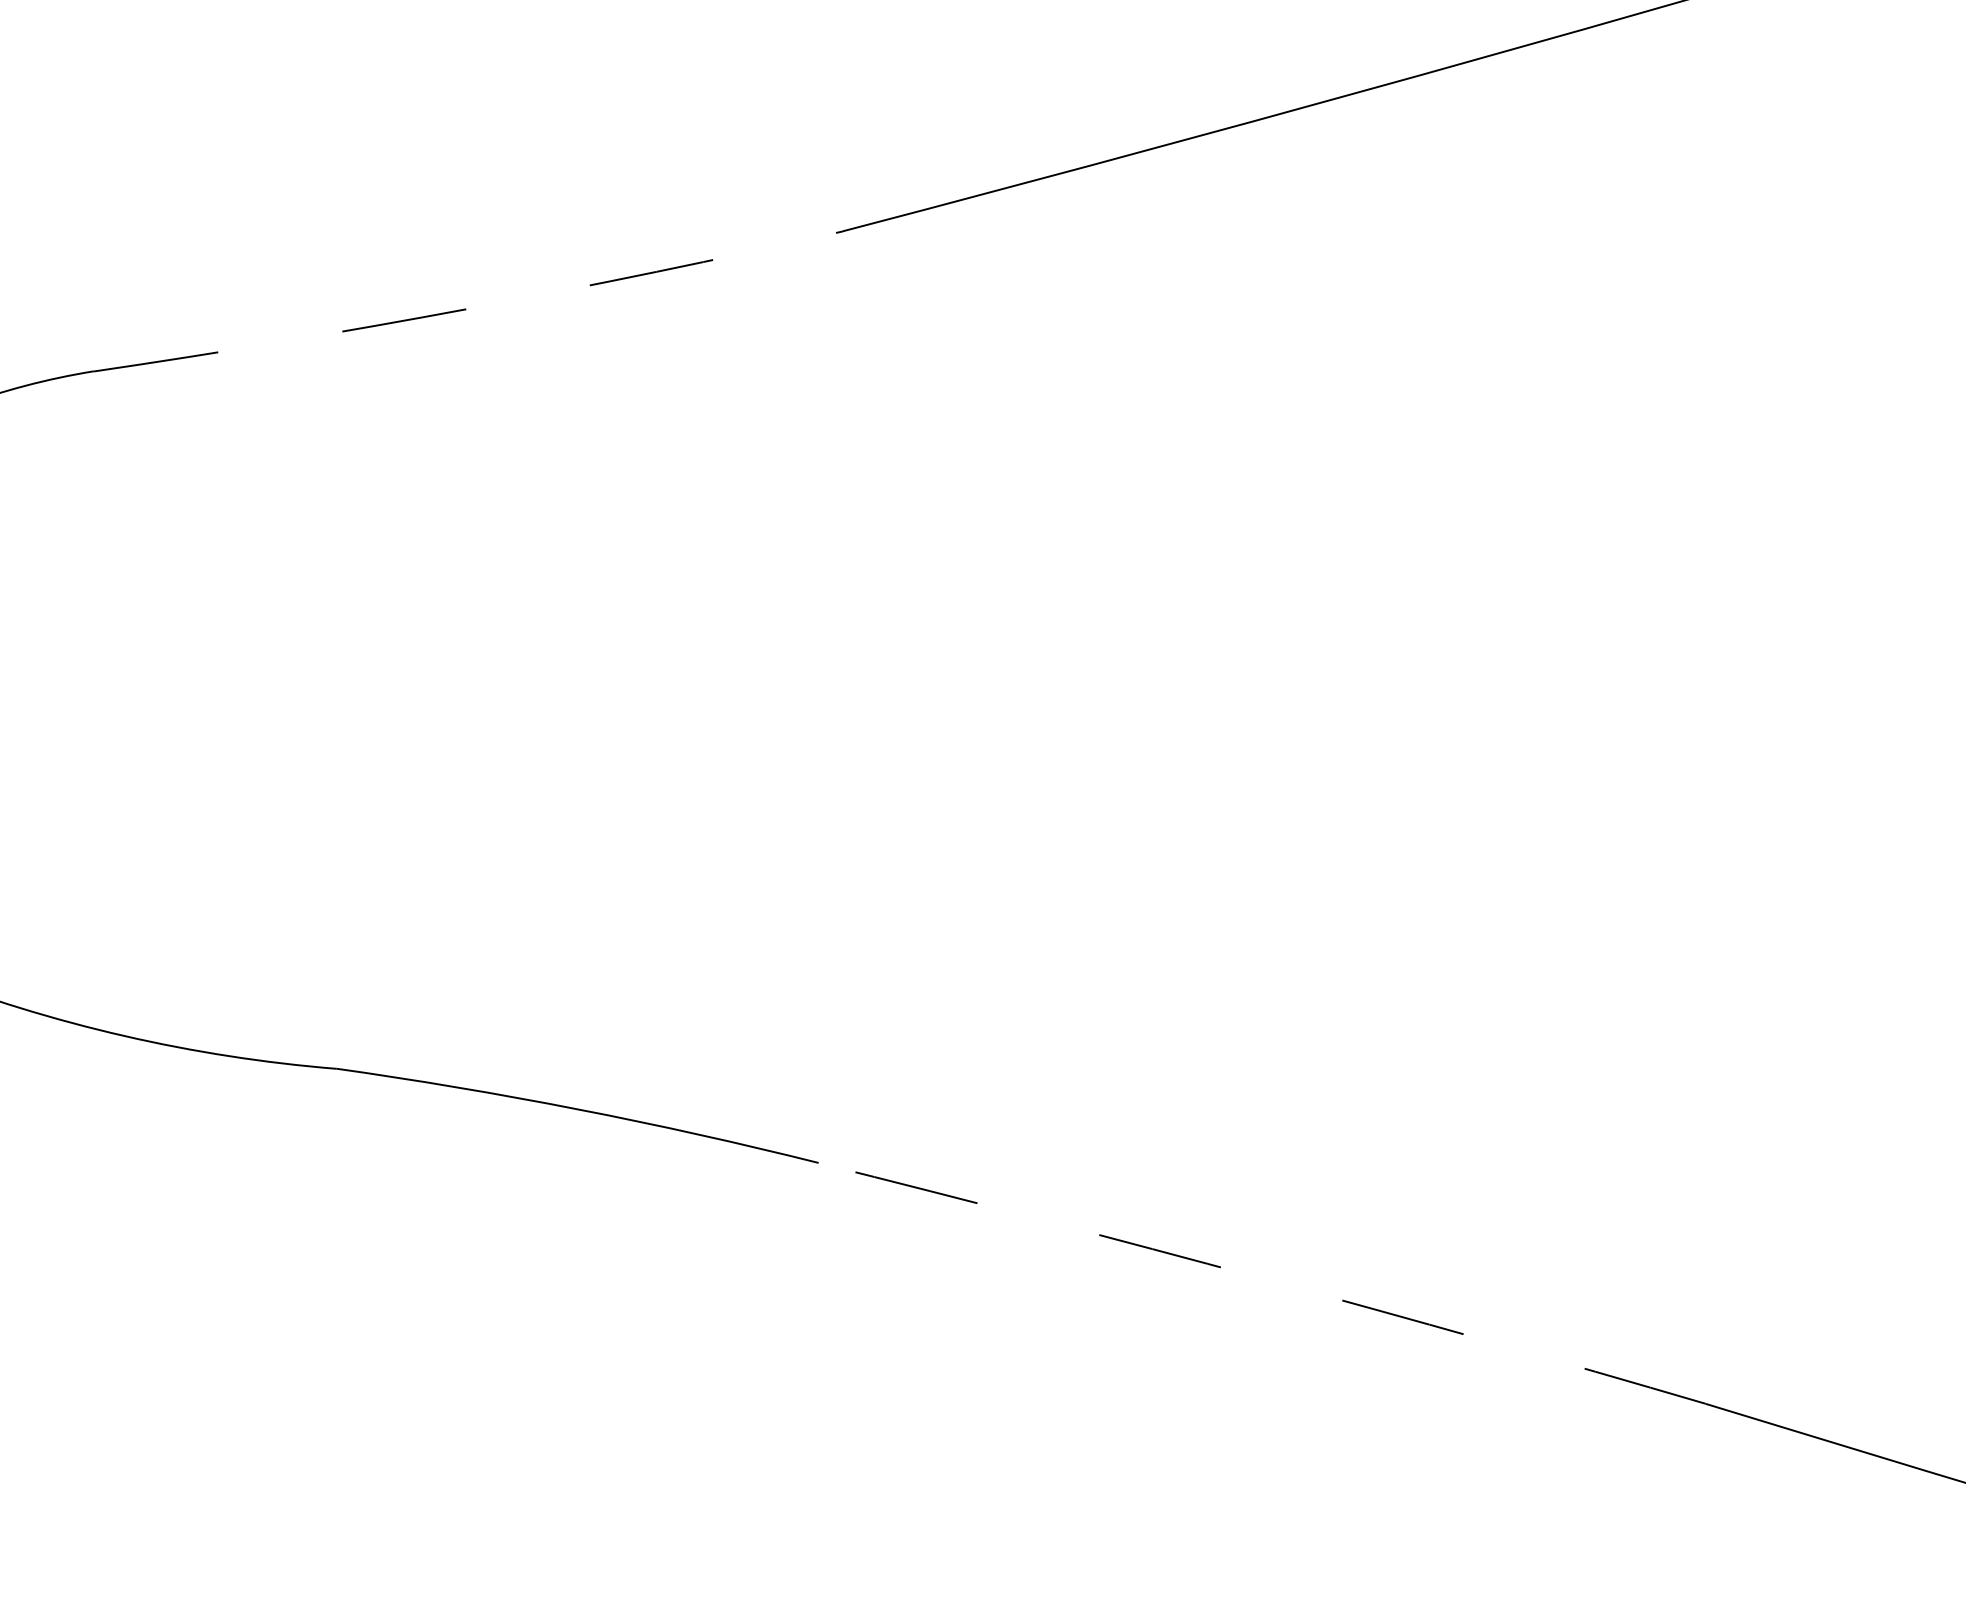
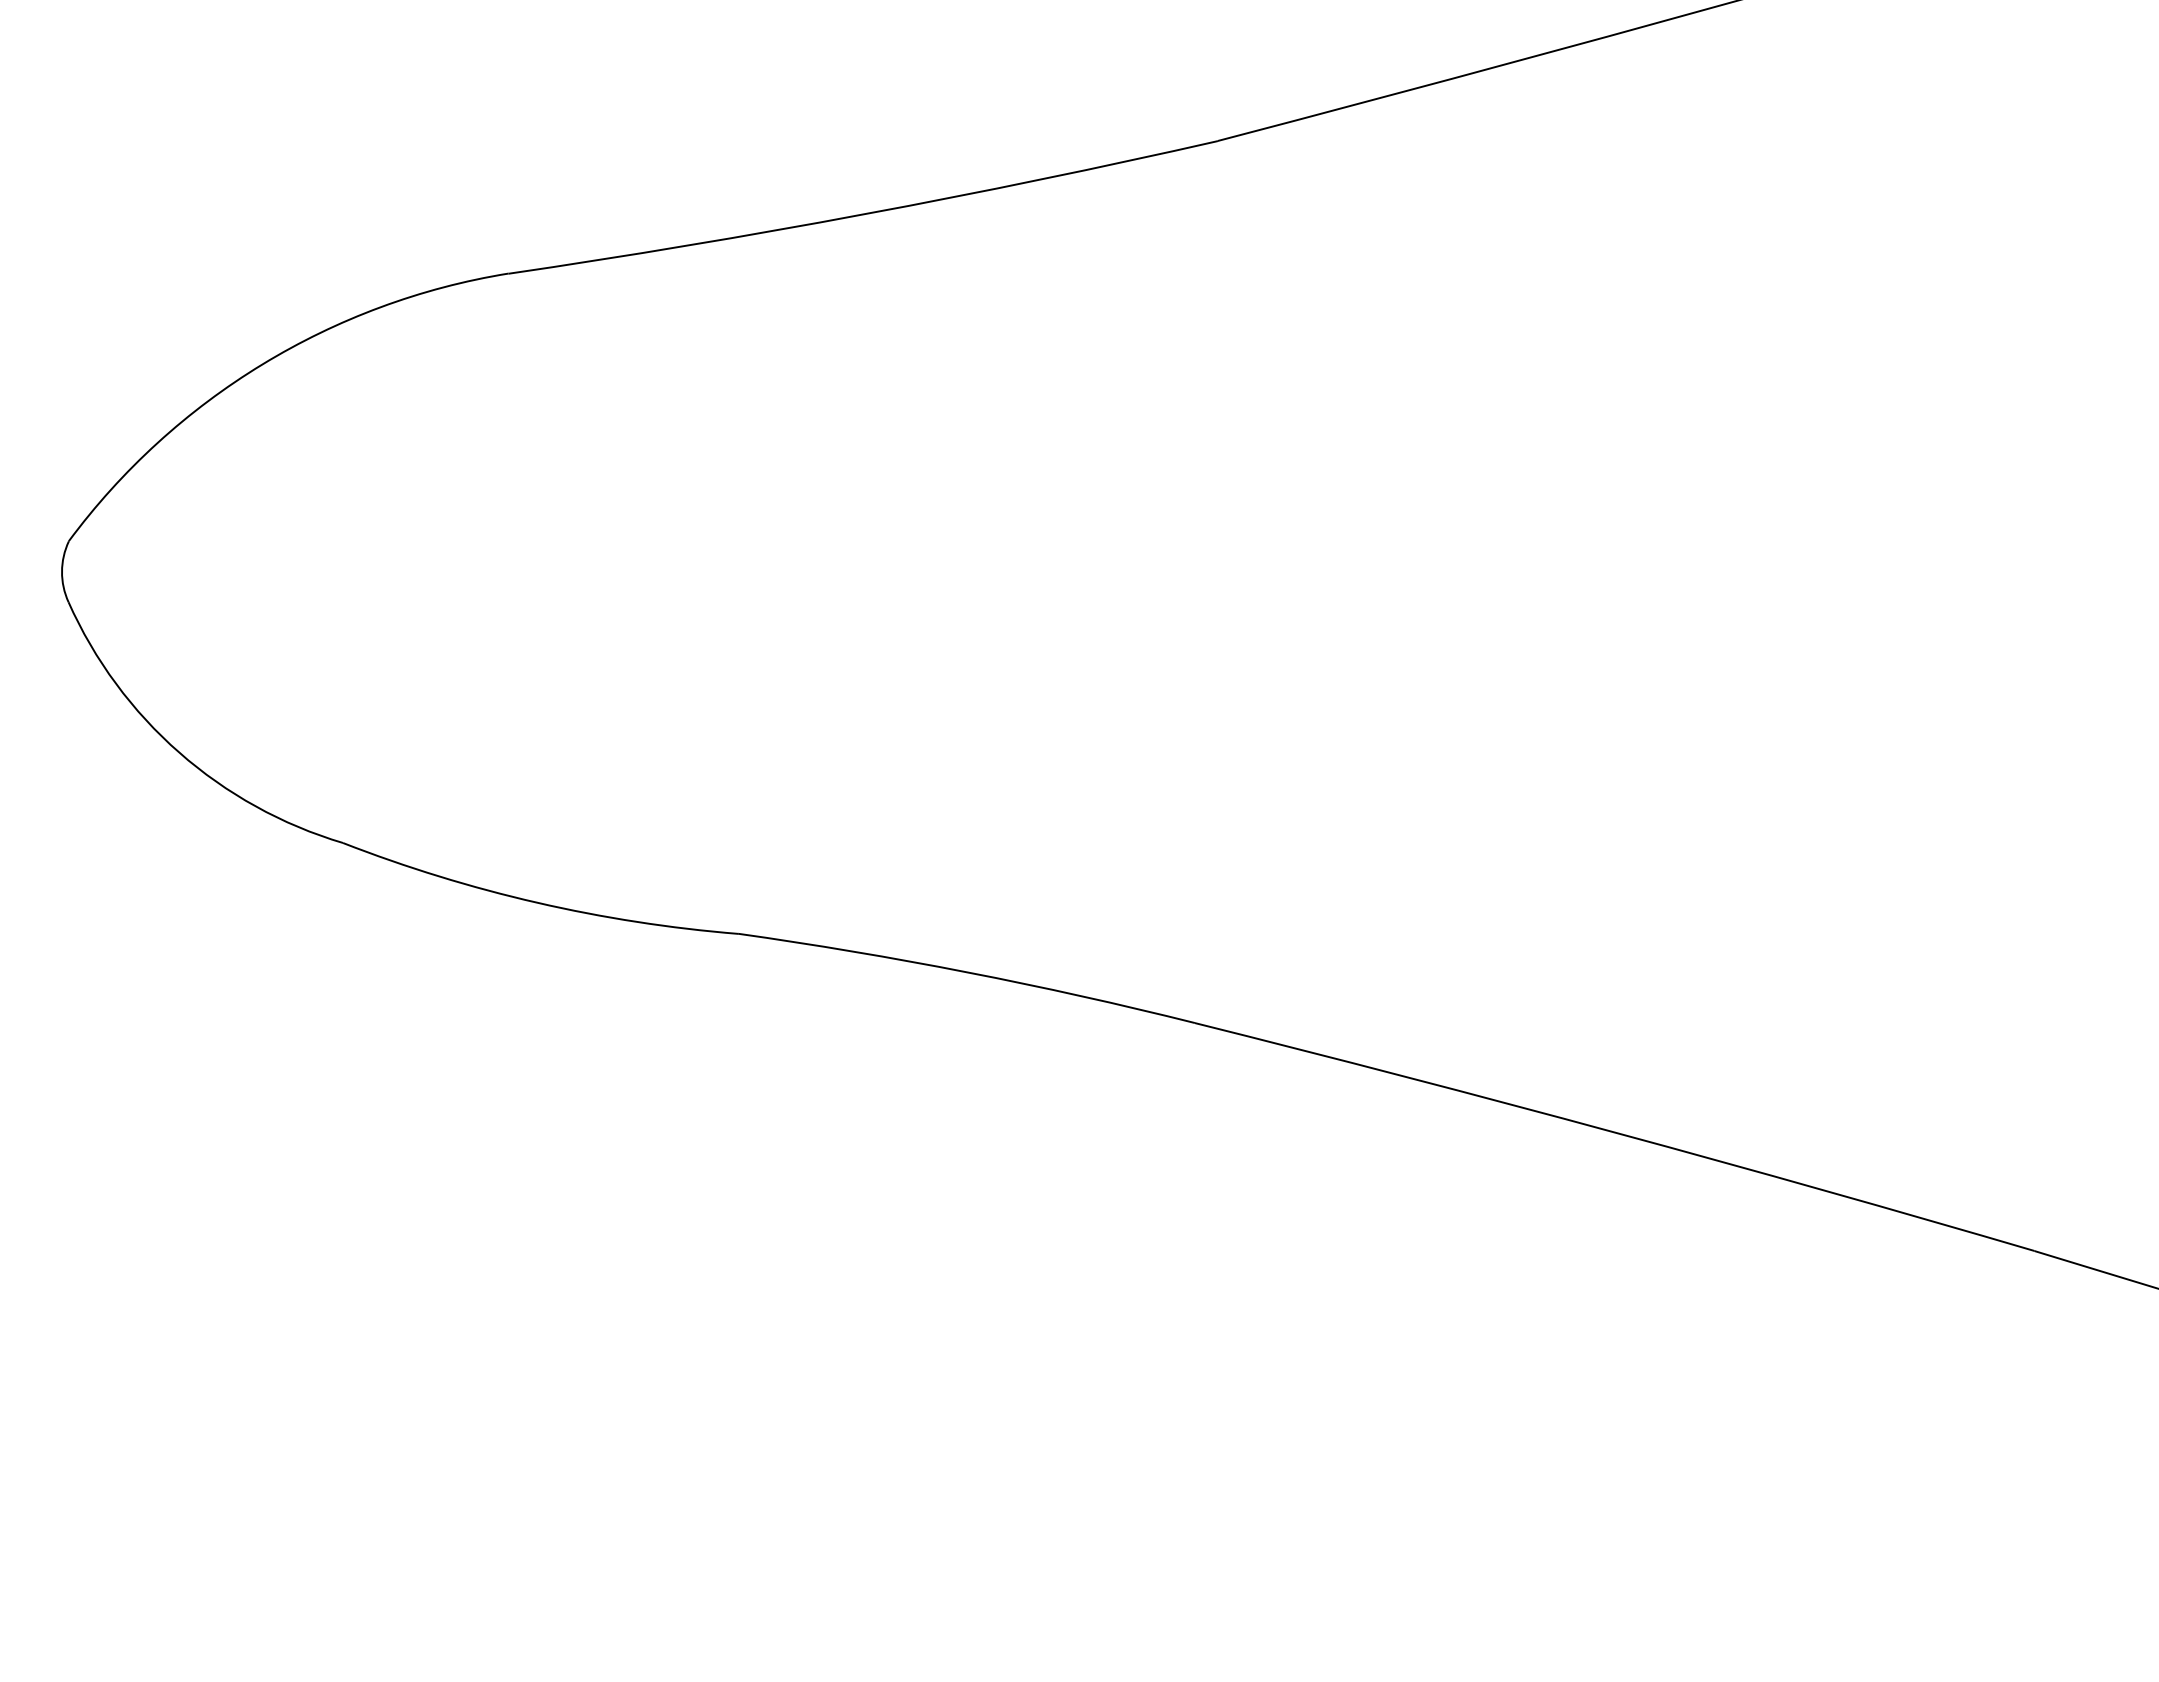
arc: (469, 308) -> (864, 214), dashed -> solid
arc: (1262, 1278) -> (1615, 1132), dashed -> solid

